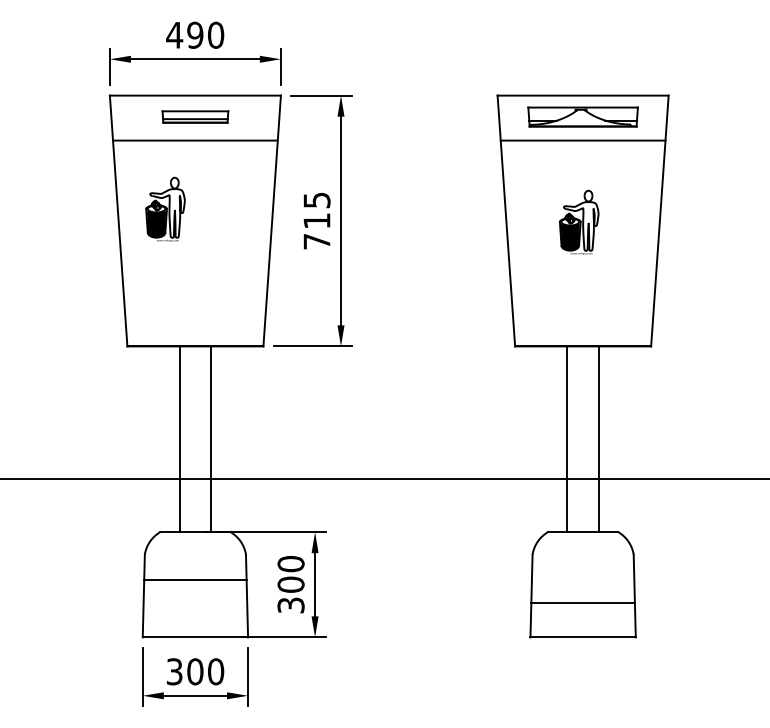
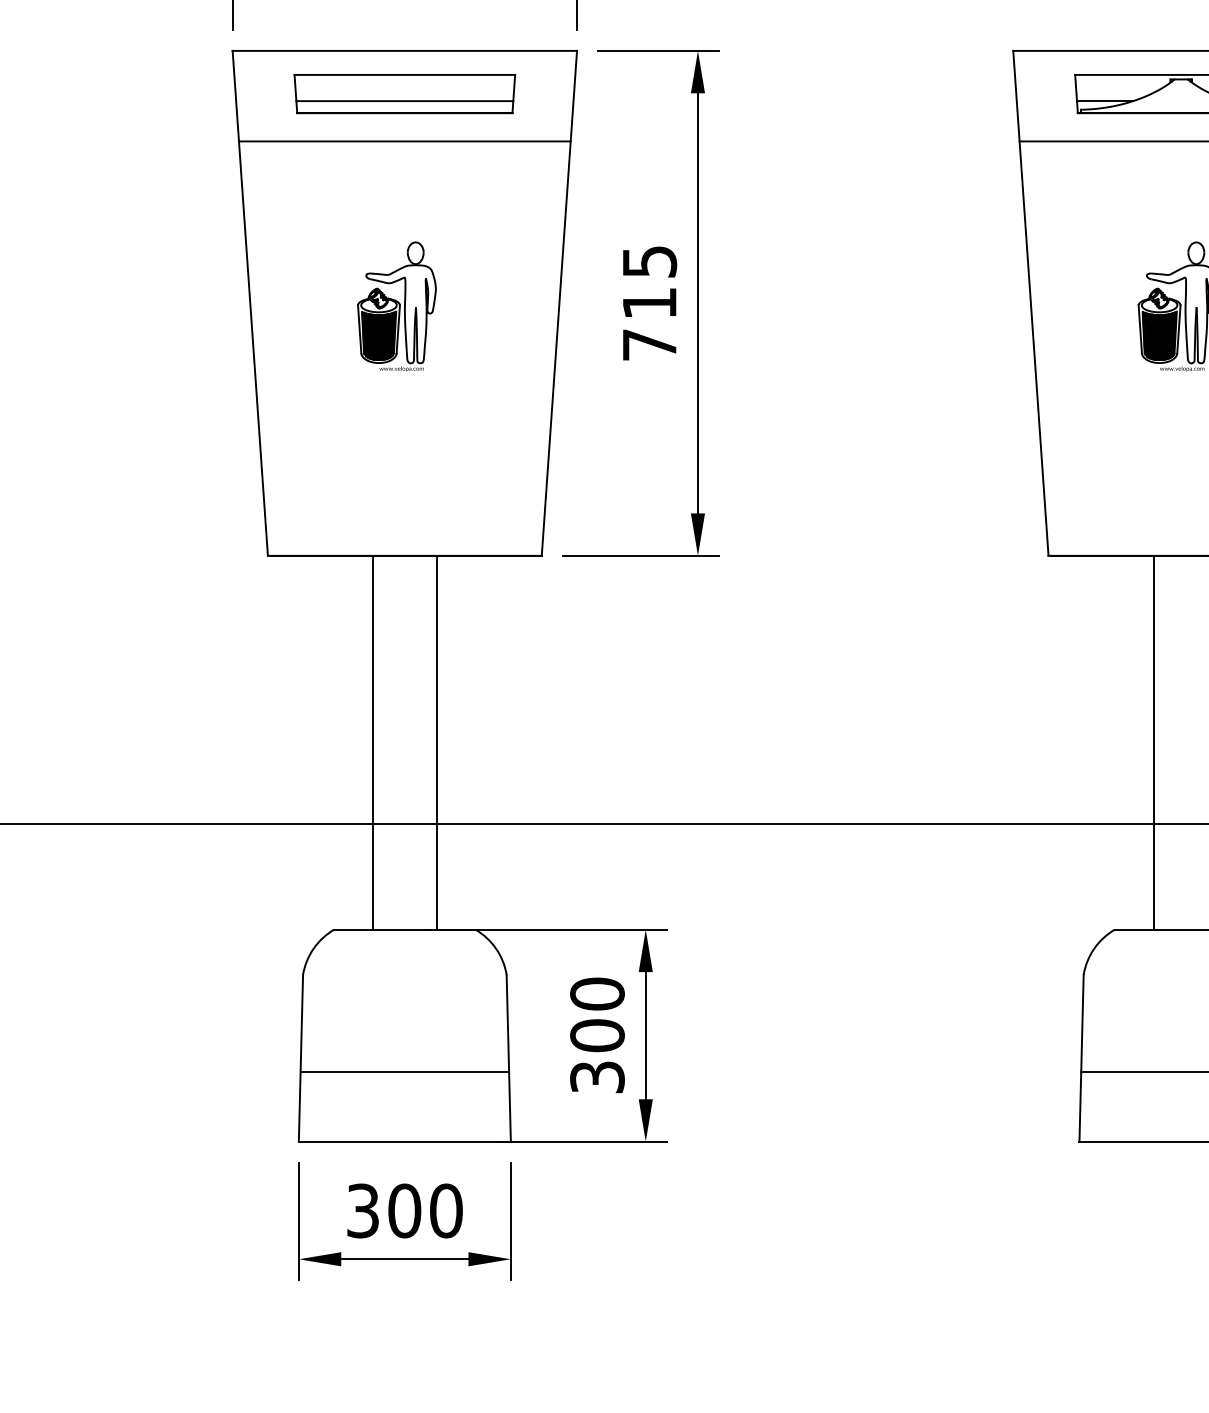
part: (195, 116) -> (405, 92), size x1.67
part: (165, 208) -> (396, 304), moved
line: (195, 579) -> (405, 1071), moved

